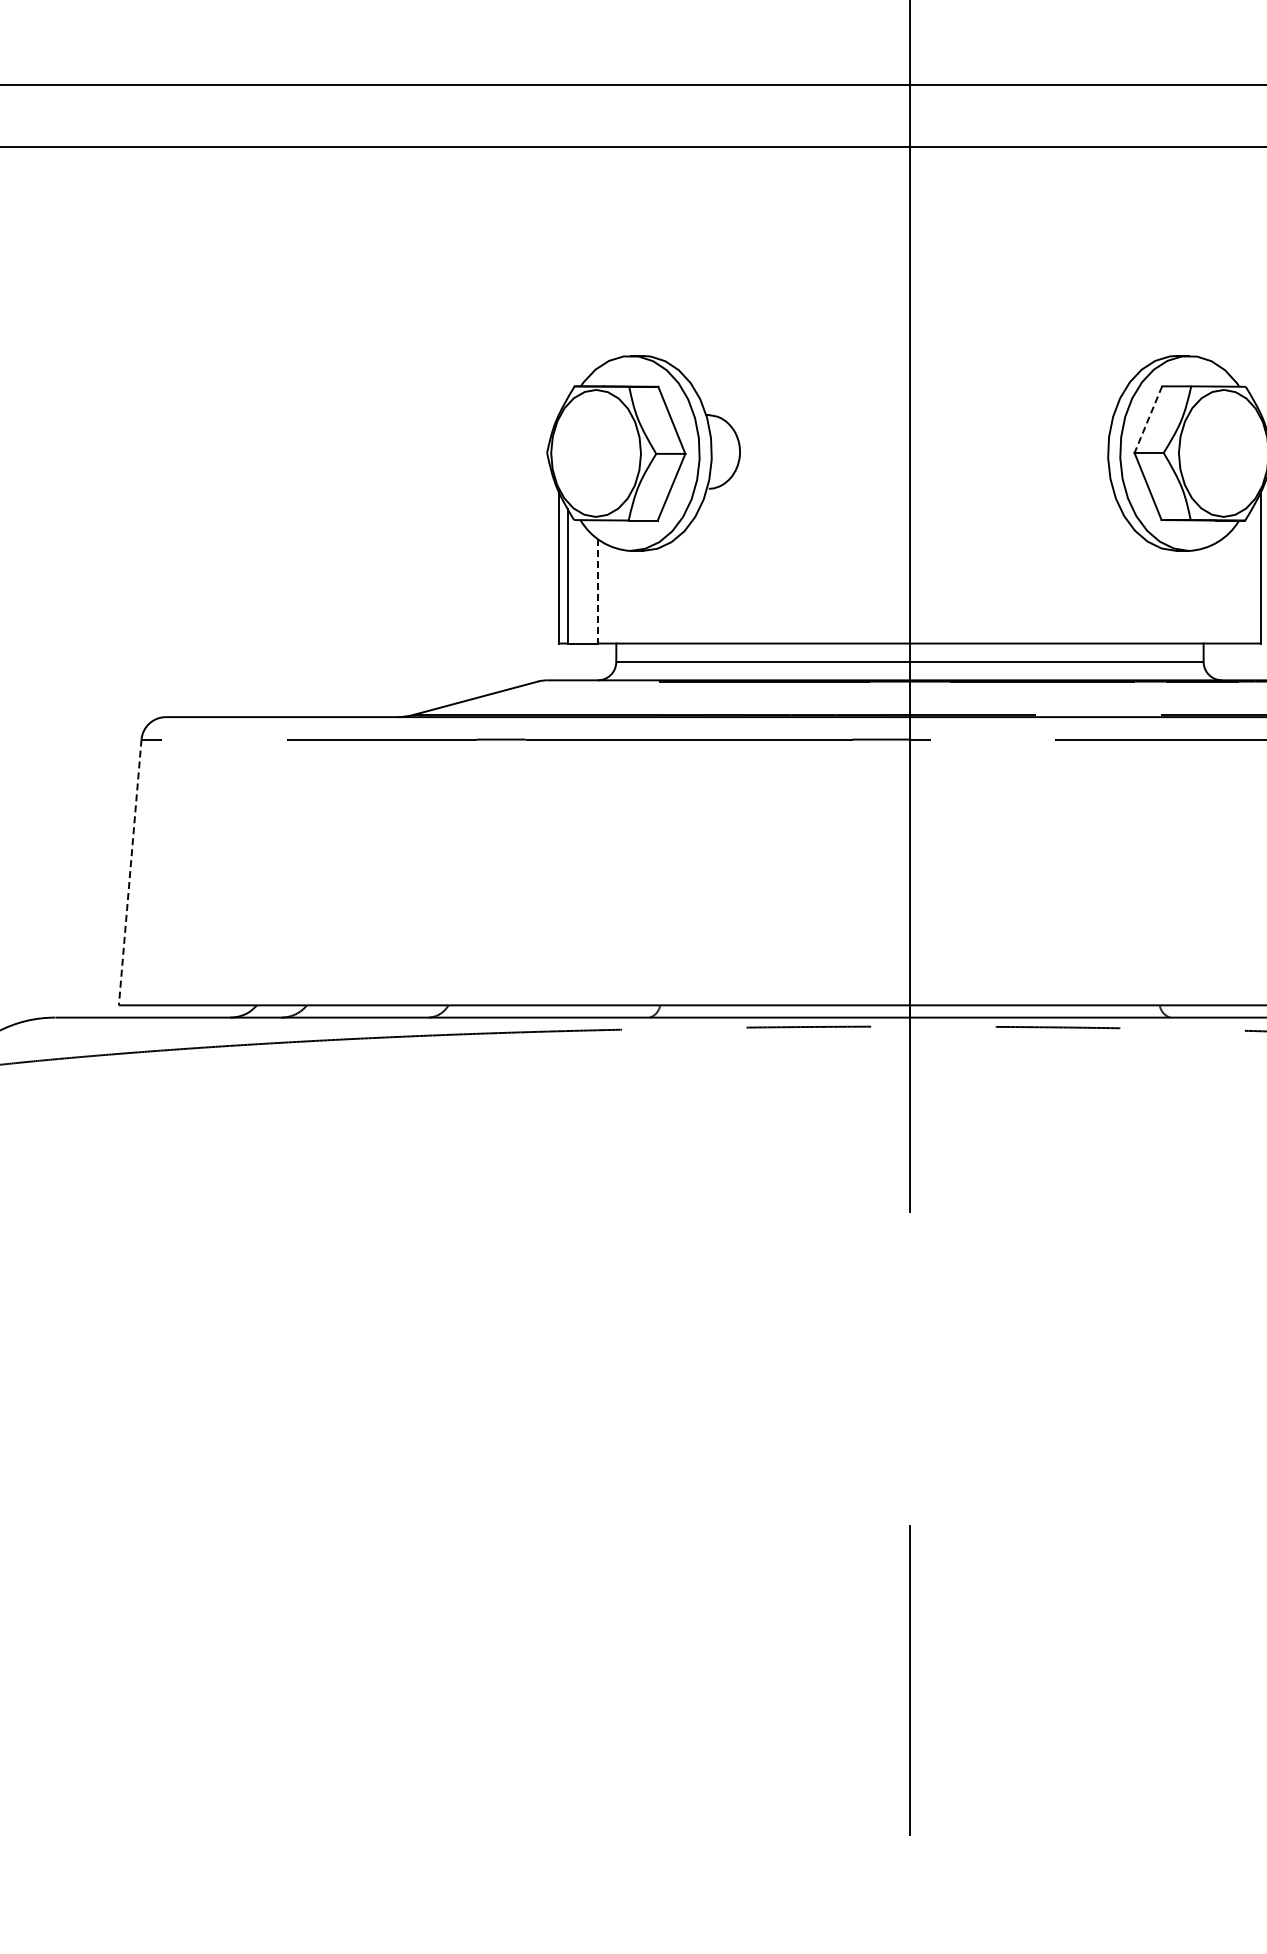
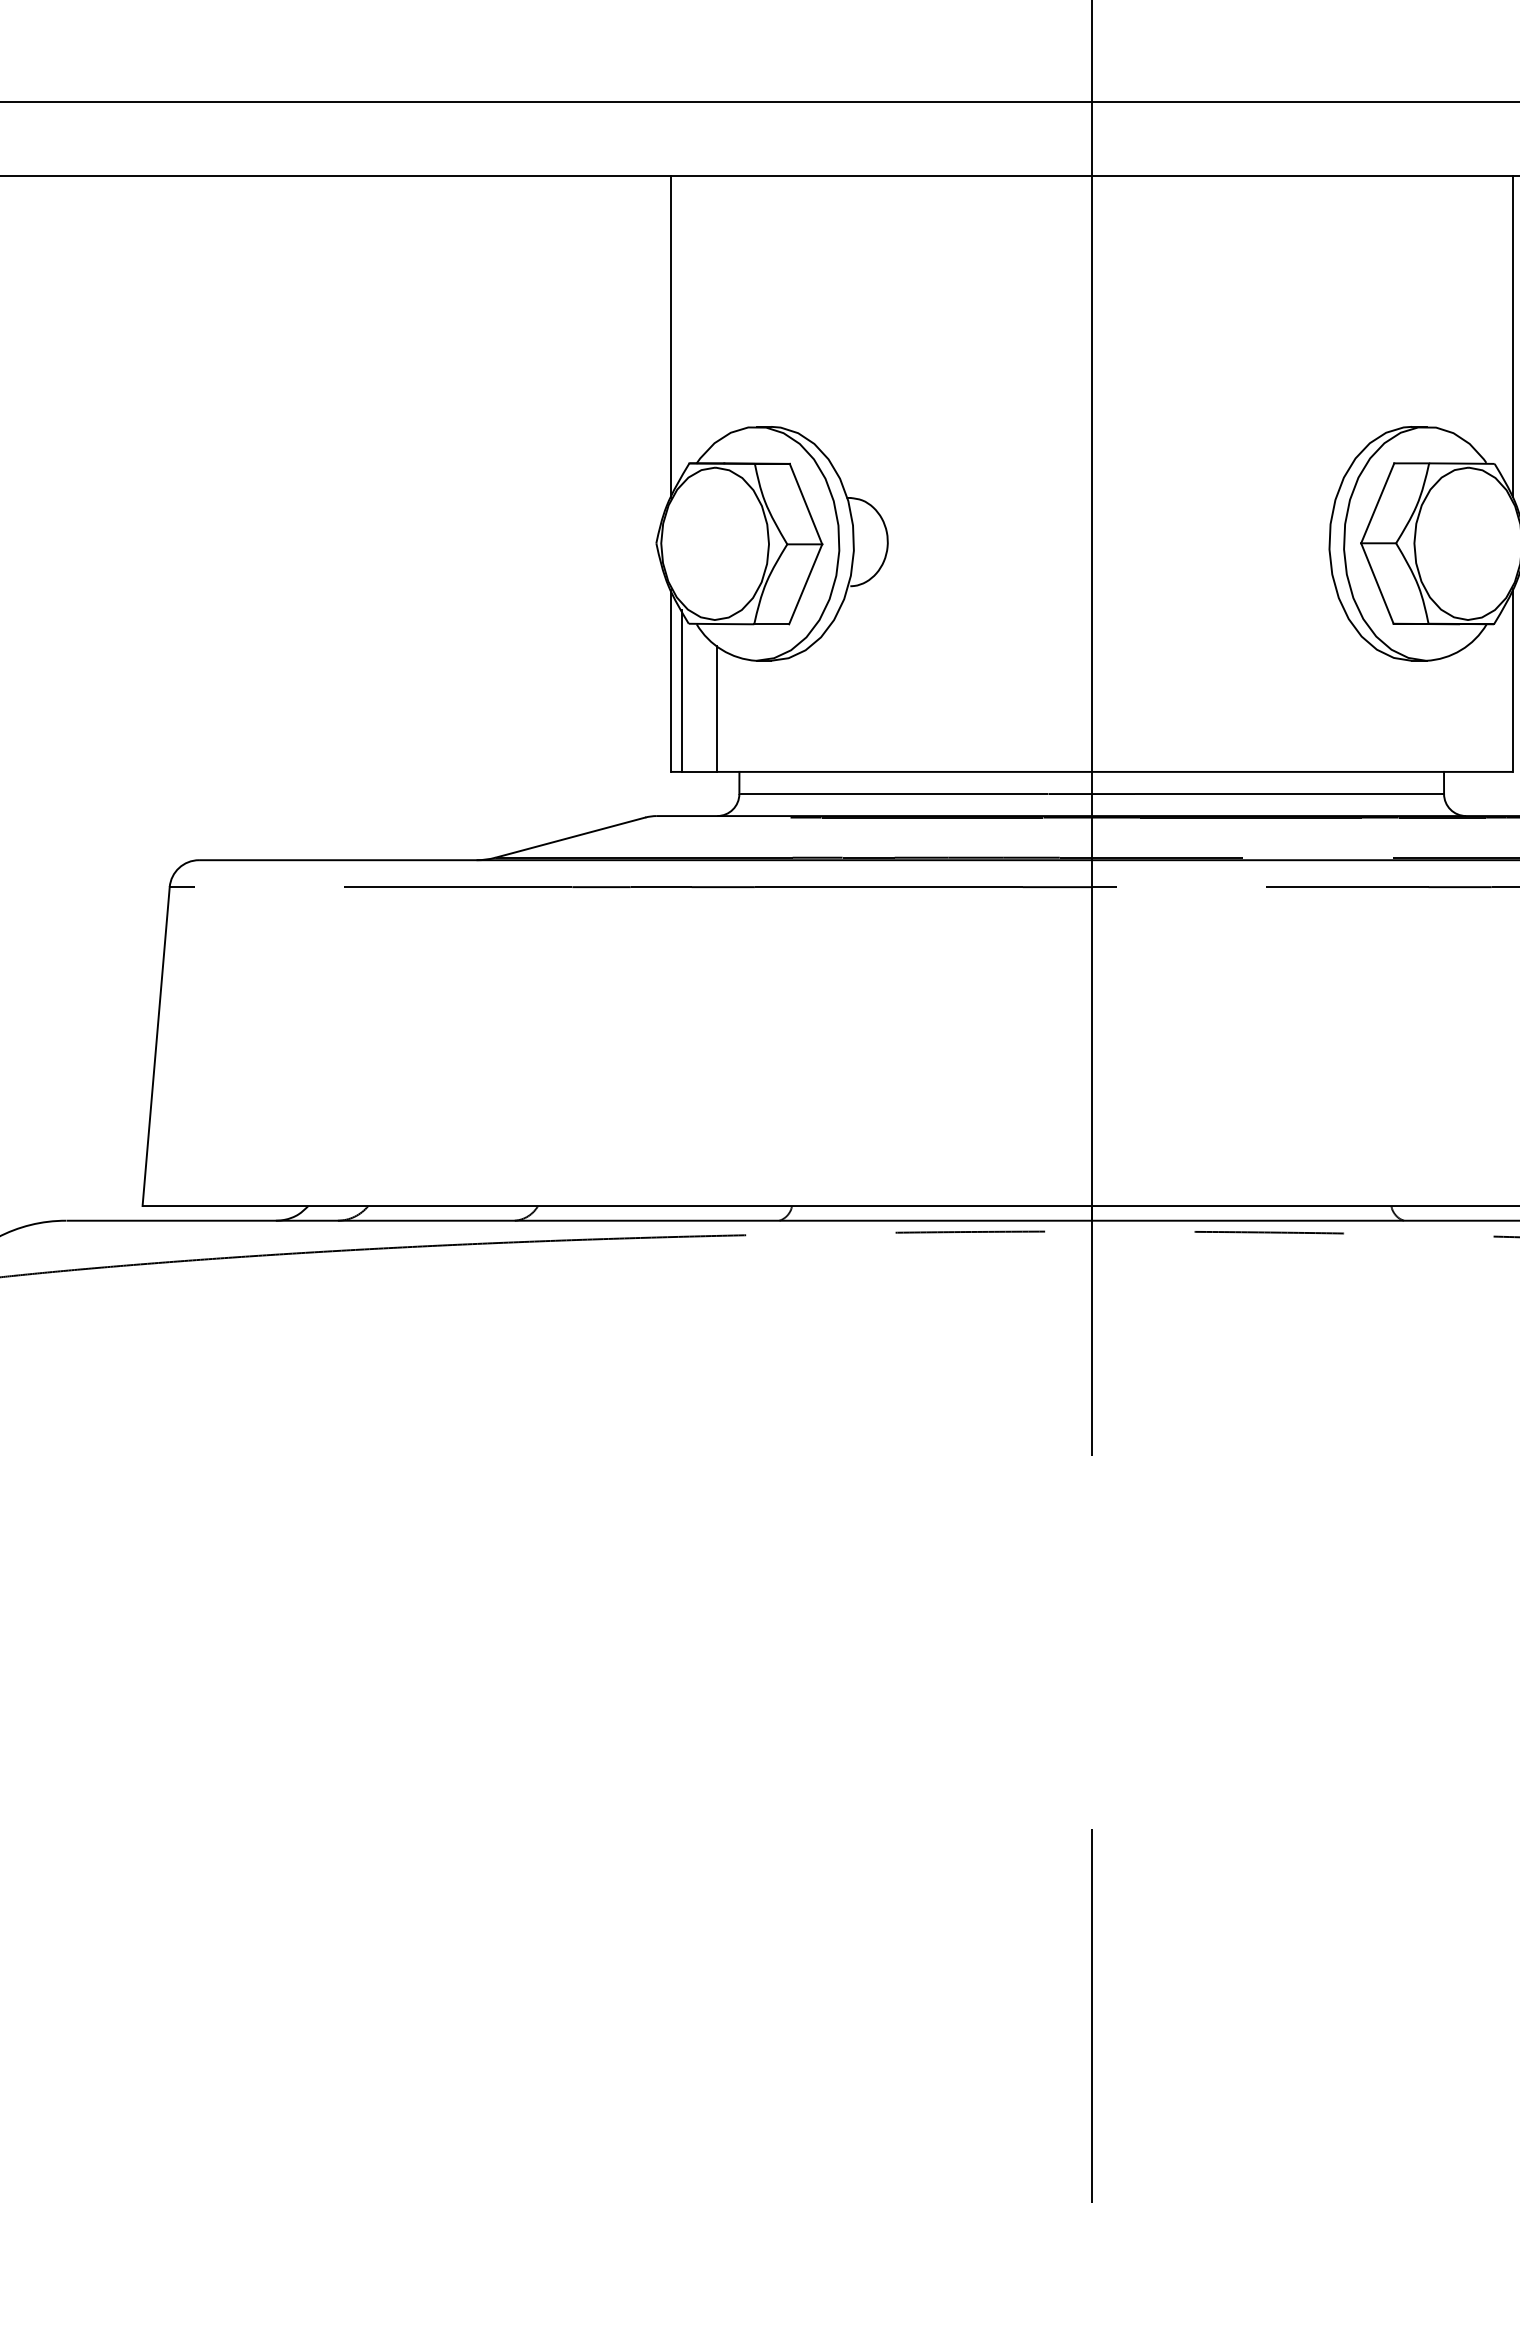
line: (559, 280) -> (671, 336), added
line: (1260, 280) -> (1512, 336), added
line: (1148, 420) -> (1377, 504), dashed -> solid
line: (597, 591) -> (716, 709), dashed -> solid
line: (130, 872) -> (156, 1046), dashed -> solid

